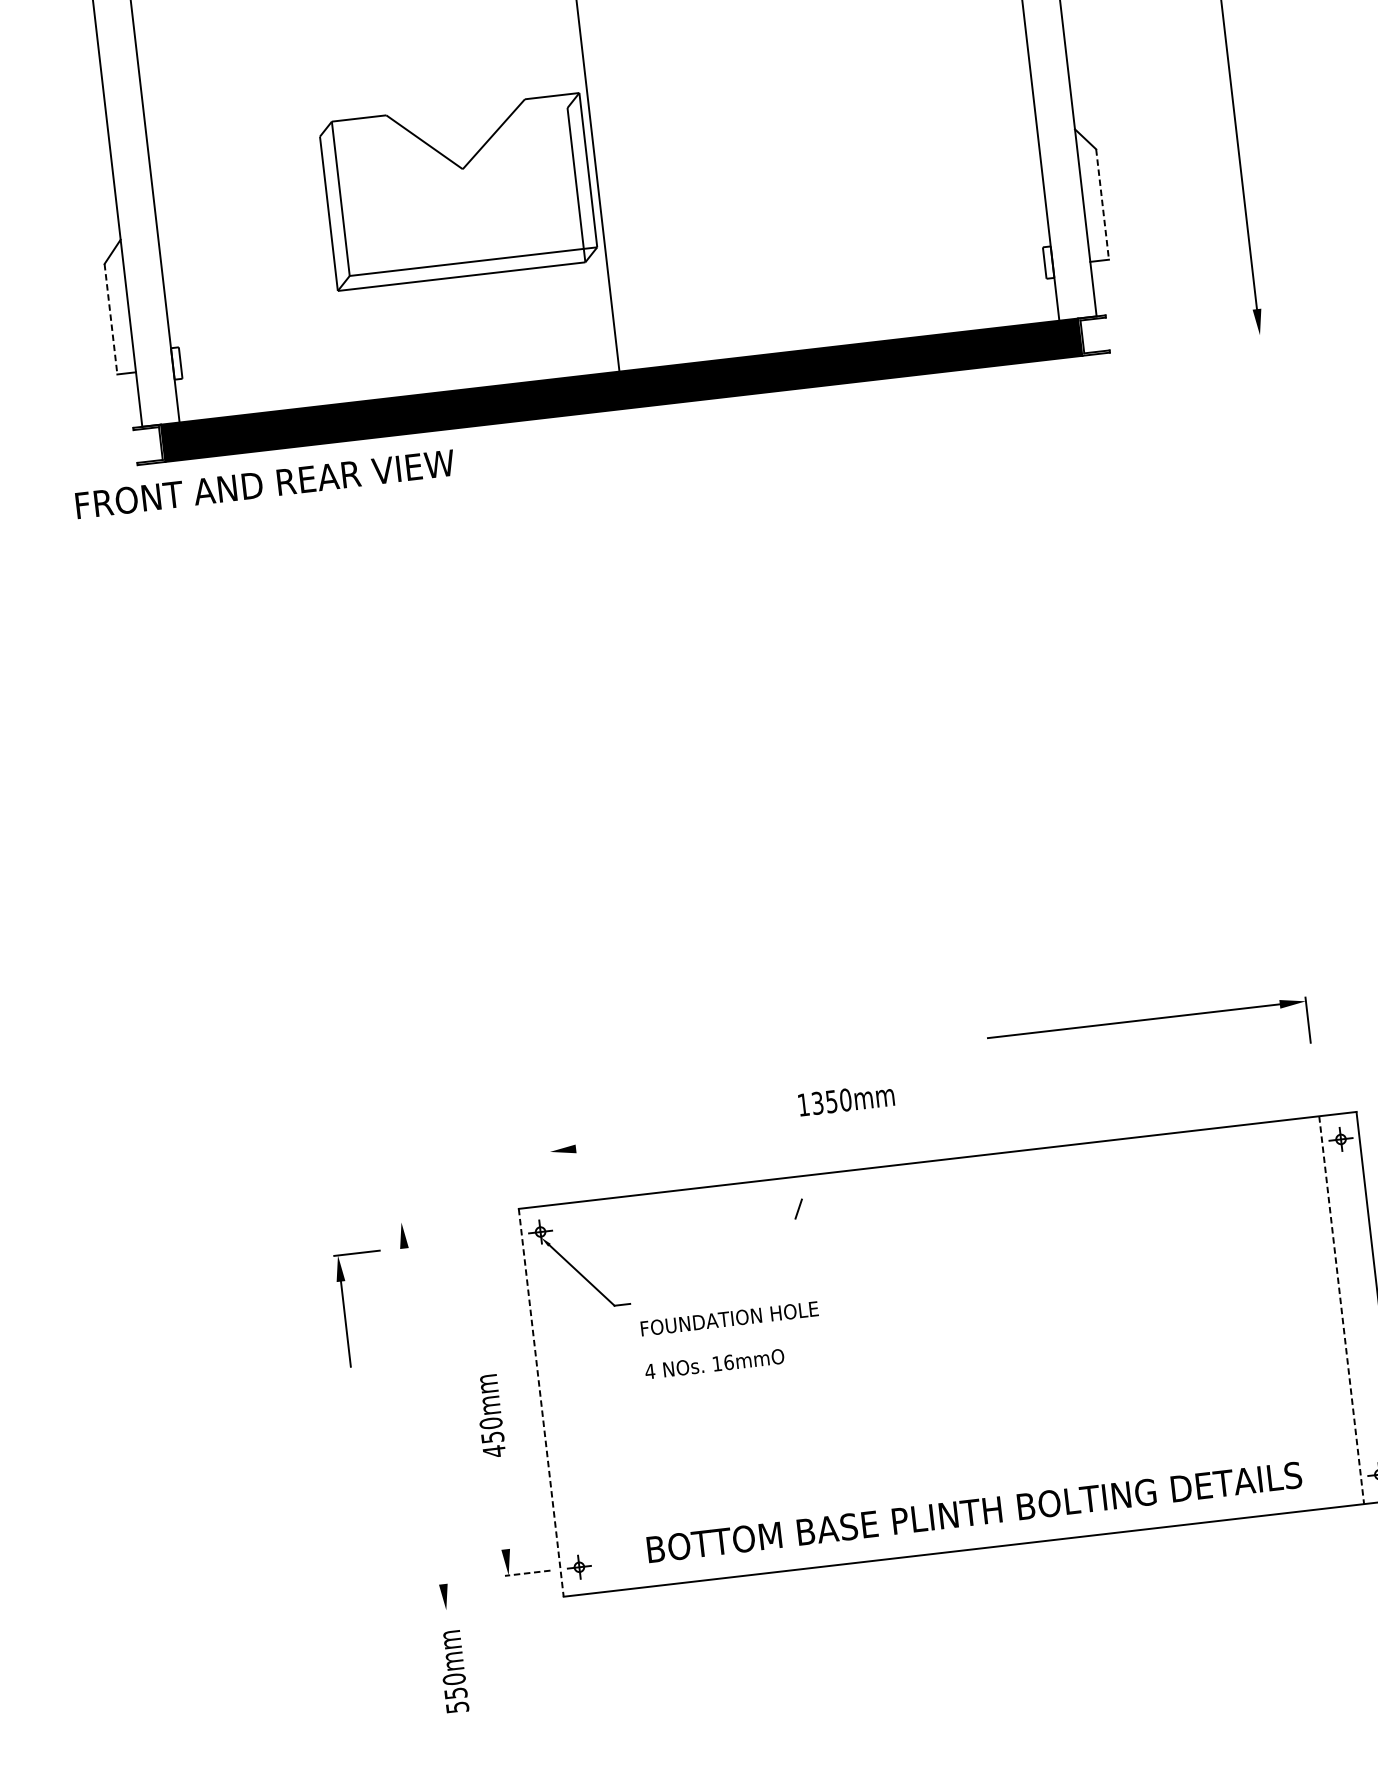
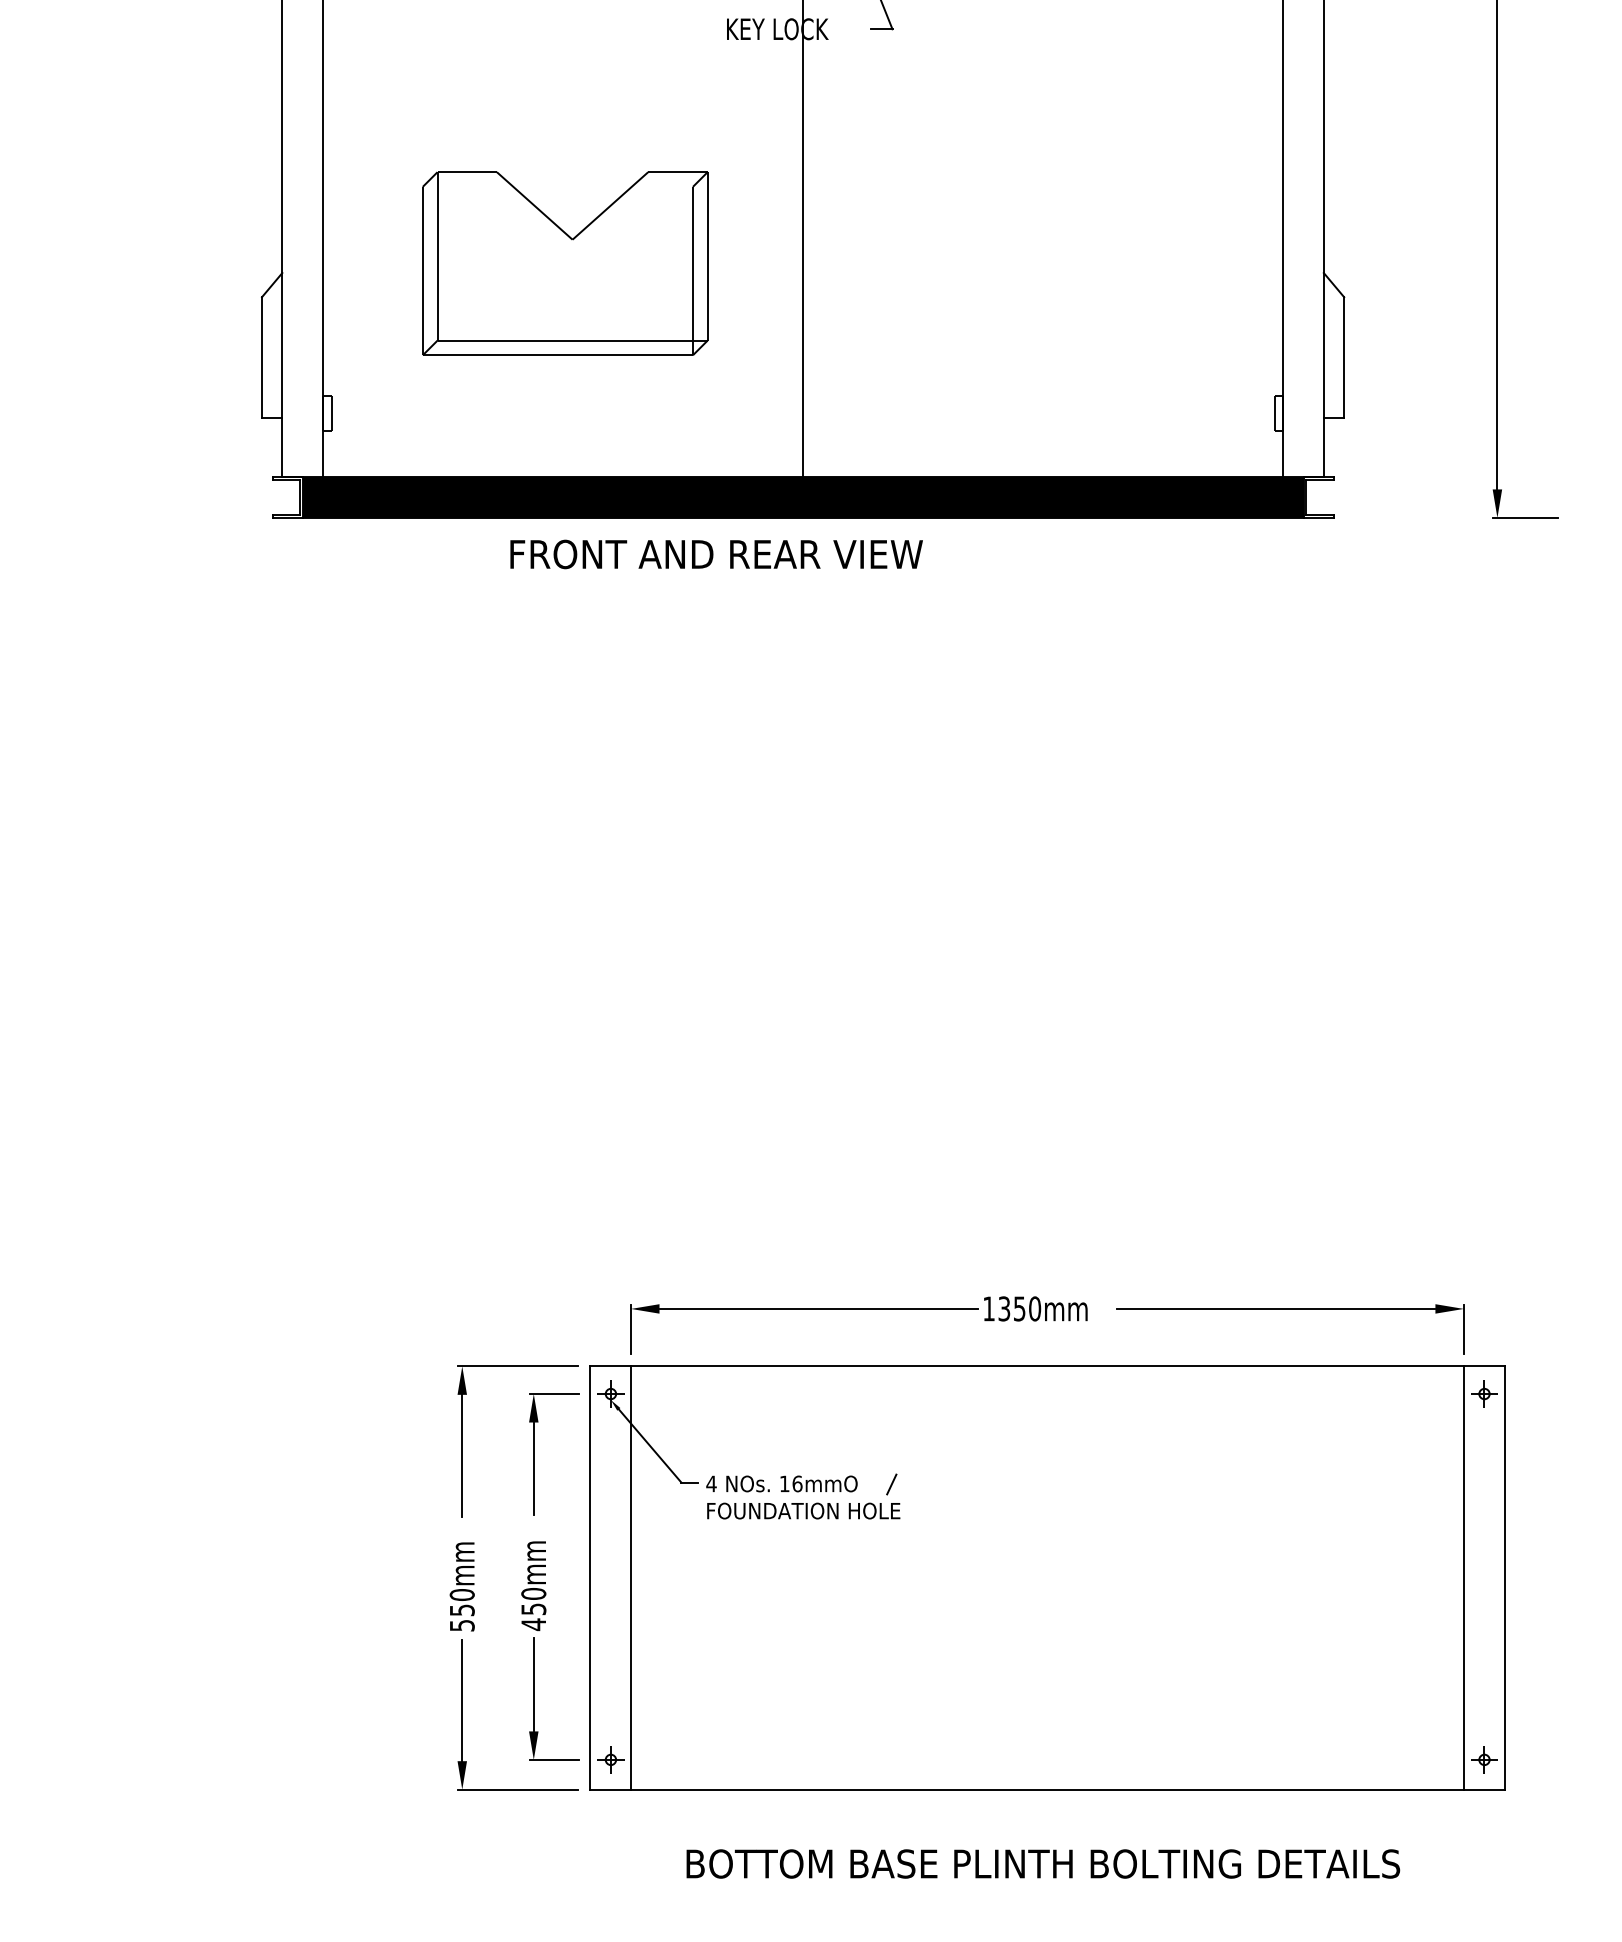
part: (458, 191) -> (565, 263), moved
line: (1102, 204) -> (1344, 357), dashed -> solid
line: (111, 319) -> (262, 357), dashed -> solid
line: (1285, 331) -> (1525, 517), added
text: (265, 484) -> (716, 554), moved
part: (1147, 1020) -> (1290, 1309), moved
text: (846, 1099) -> (1035, 1308), moved
line: (721, 1131) -> (818, 1308), added
line: (552, 1170) -> (631, 1329), added
line: (798, 1209) -> (891, 1484), moved
line: (452, 1216) -> (518, 1366), added
line: (411, 1304) -> (462, 1455), added
part: (345, 1310) -> (534, 1454), moved
line: (1341, 1310) -> (1463, 1578), dashed -> solid
text: (714, 1363) -> (781, 1483), moved
line: (578, 1397) -> (631, 1577), added
line: (541, 1403) -> (590, 1578), dashed -> solid
line: (500, 1506) -> (533, 1684), added
text: (974, 1511) -> (1043, 1863), moved
line: (437, 1528) -> (462, 1700), added
line: (527, 1572) -> (554, 1759), dashed -> solid
line: (497, 1604) -> (518, 1789), added
text: (452, 1671) -> (461, 1586), moved

